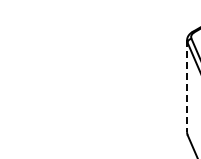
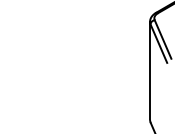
line: (187, 86) -> (150, 70), dashed -> solid

